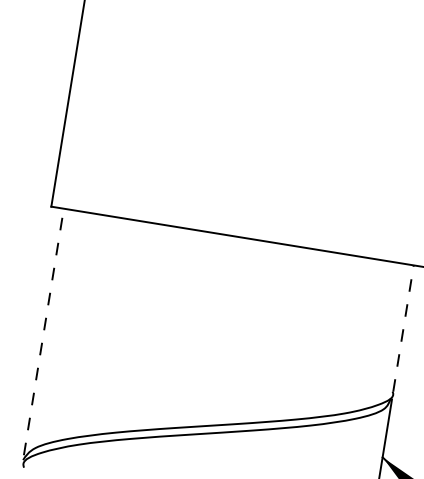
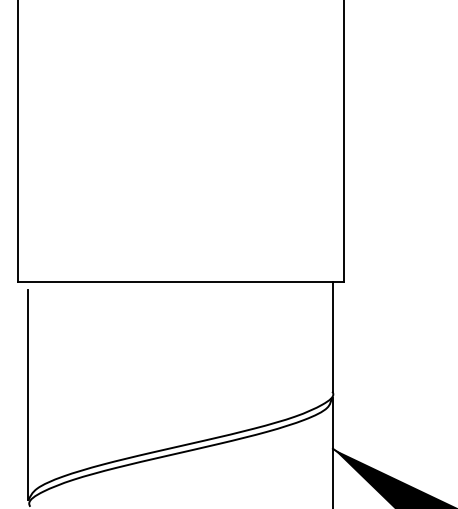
line: (403, 328) -> (332, 336), dashed -> solid
line: (42, 339) -> (28, 395), dashed -> solid

